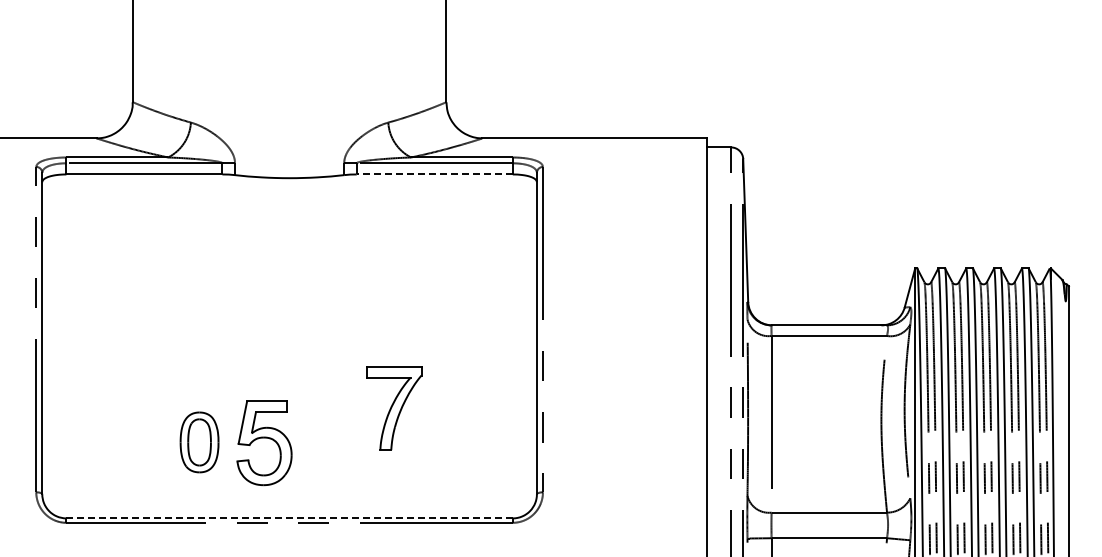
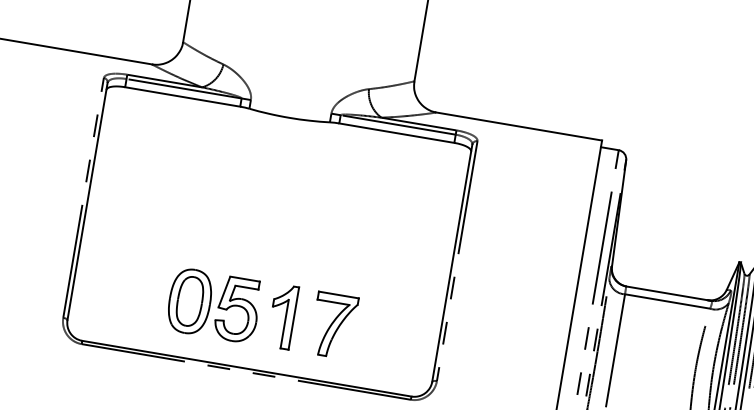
line: (434, 174) -> (396, 133), dashed -> solid
part: (394, 408) -> (333, 325), moved
part: (324, 441) -> (282, 316), added
part: (199, 442) -> (189, 301), size x1.43
line: (290, 518) -> (247, 368), dashed -> solid

